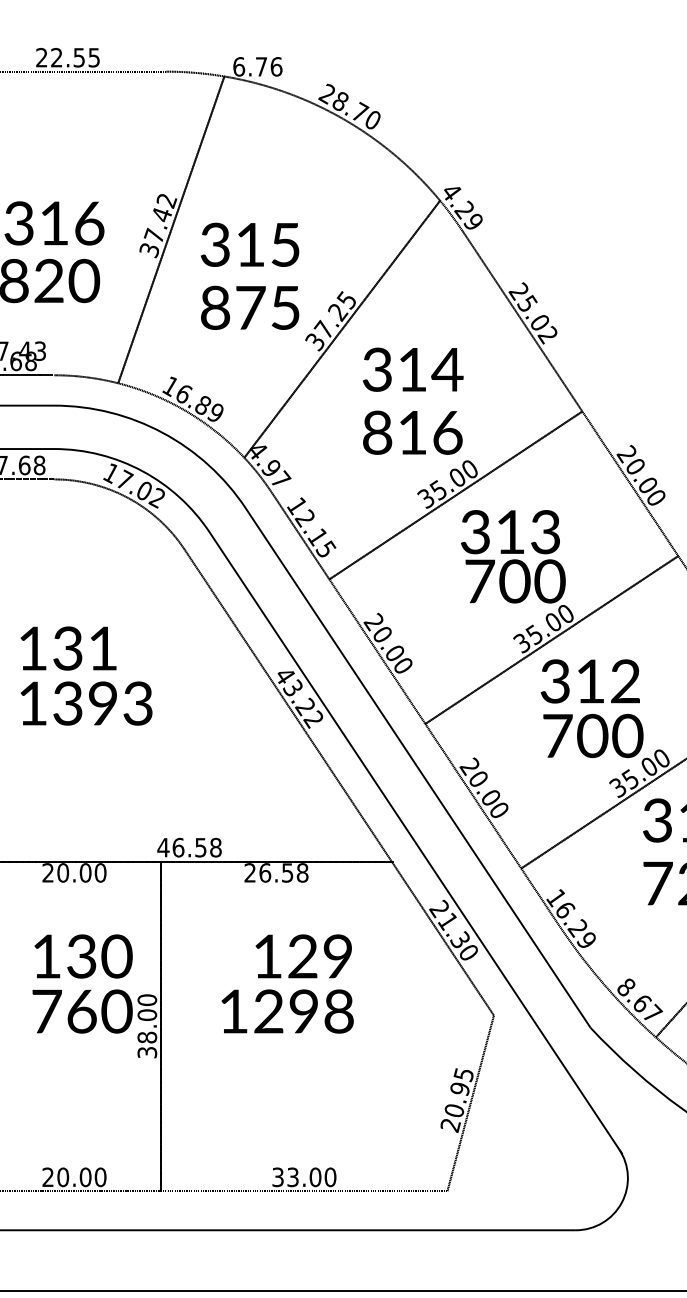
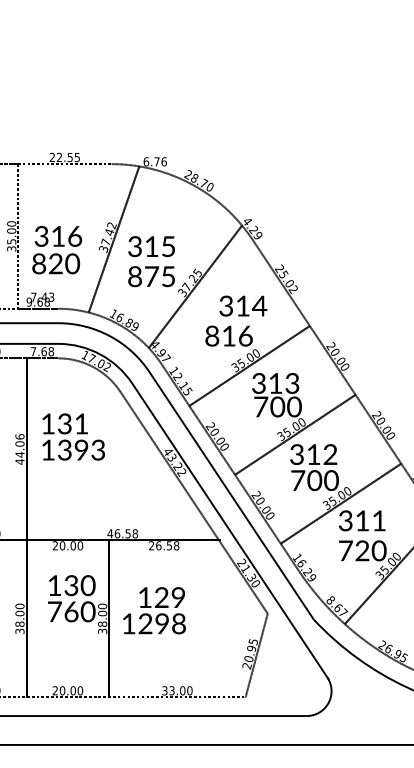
text: (413, 368) -> (243, 305), moved
text: (86, 674) -> (73, 436), moved
text: (287, 983) -> (154, 610), moved

